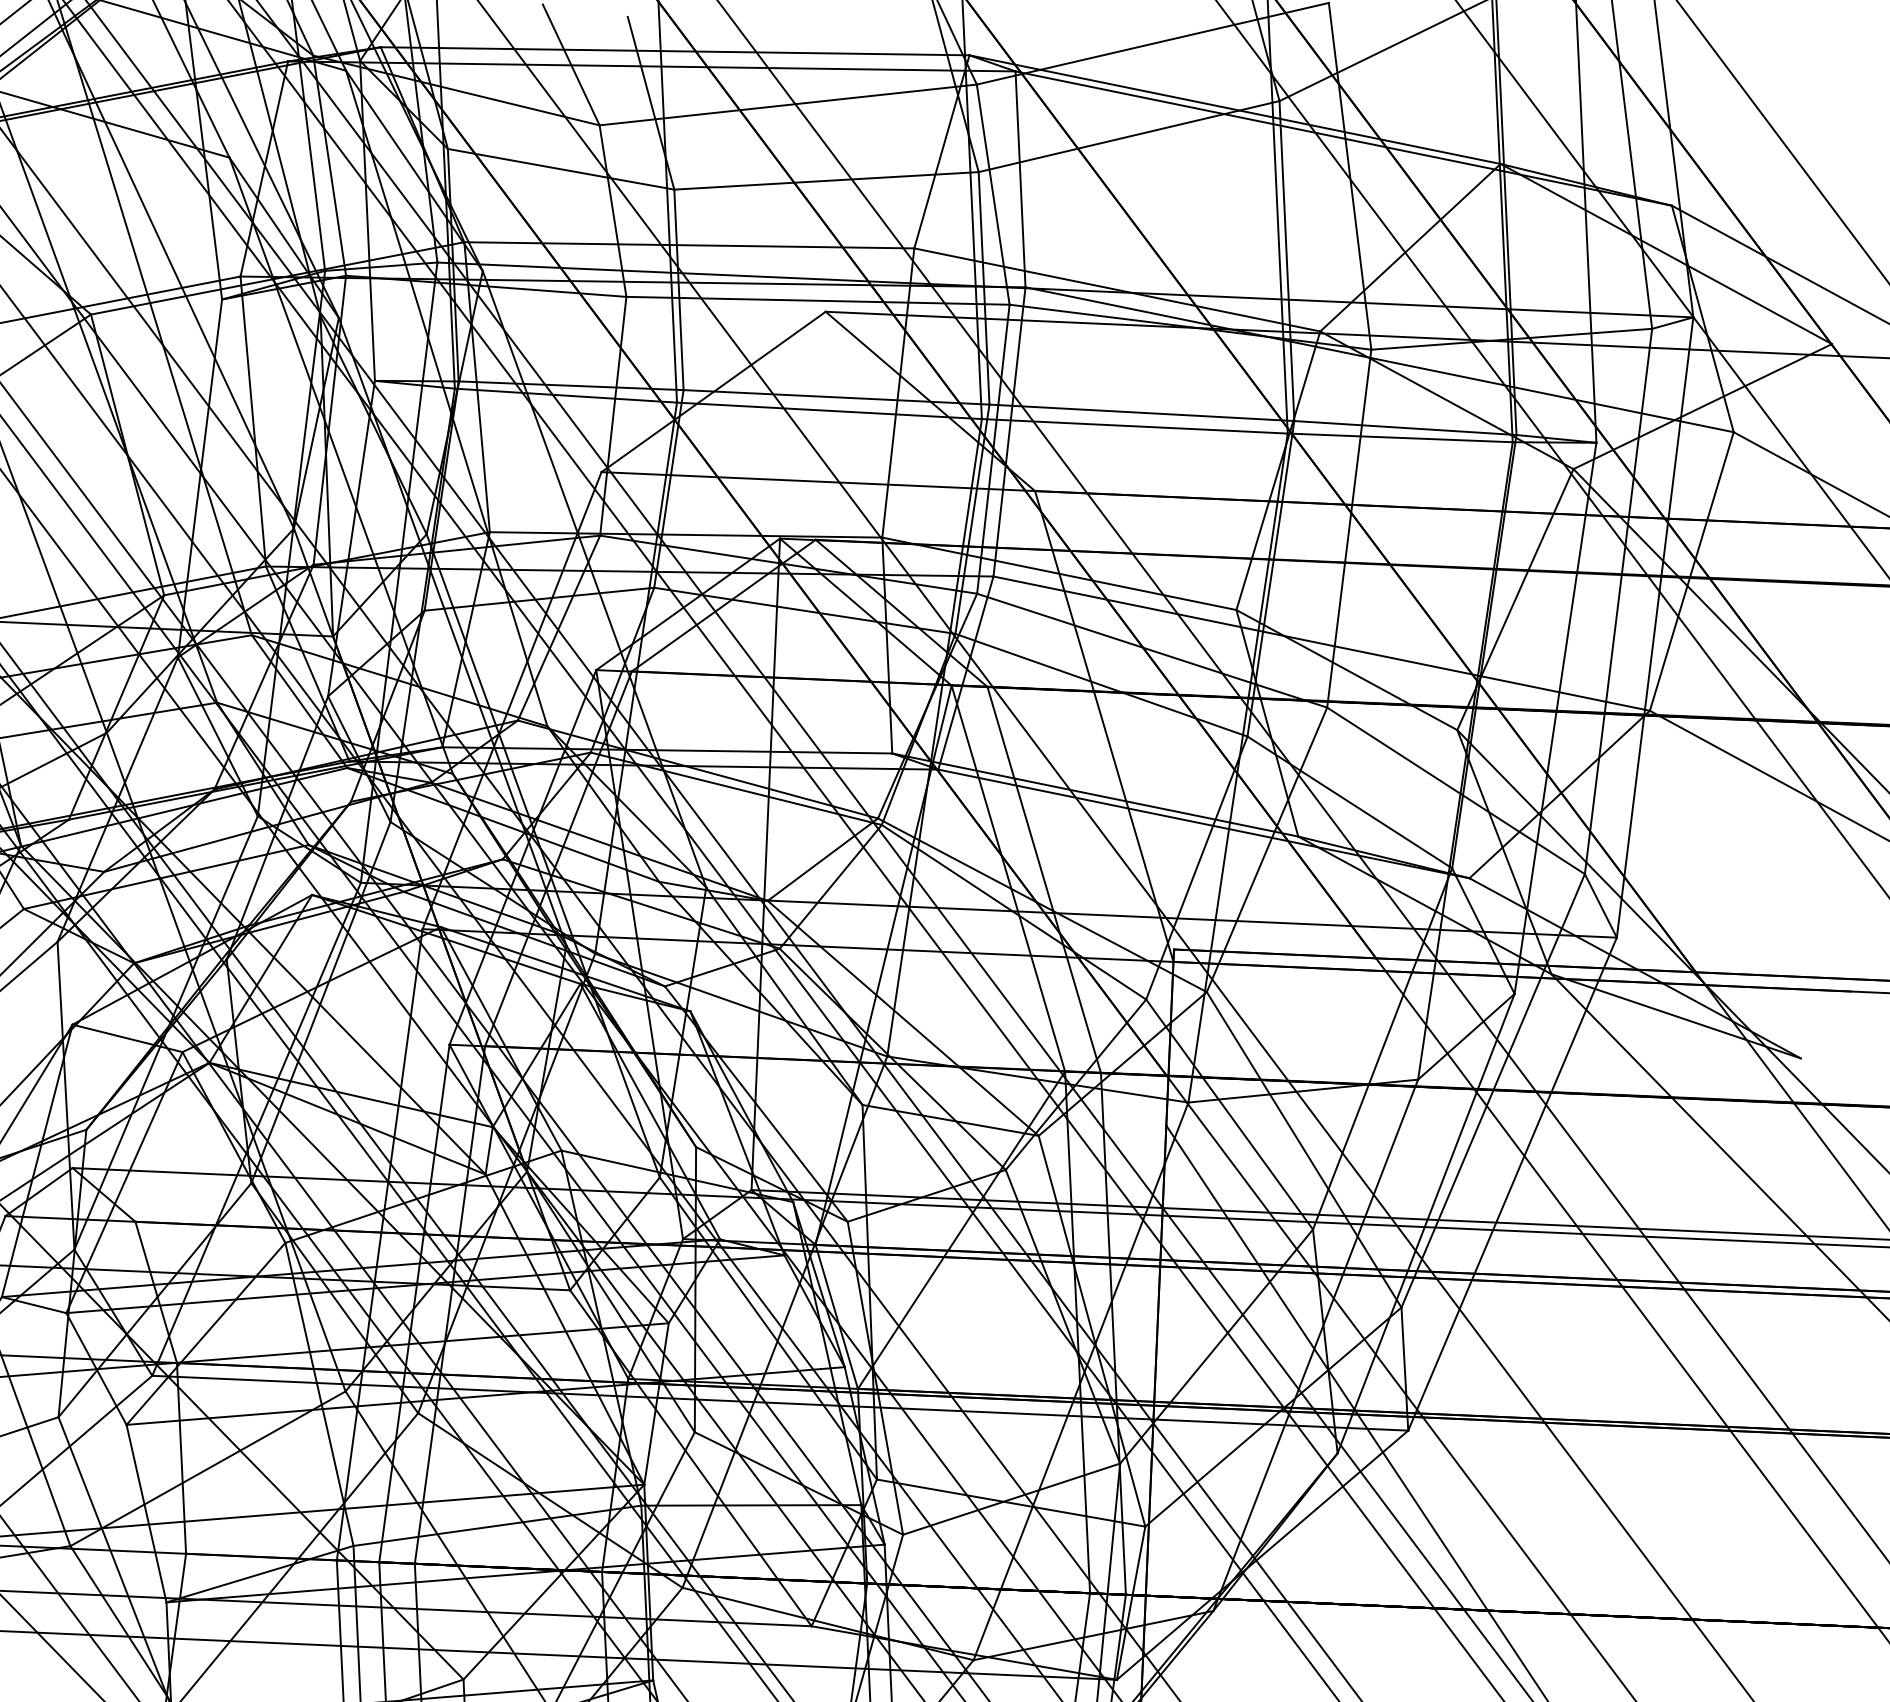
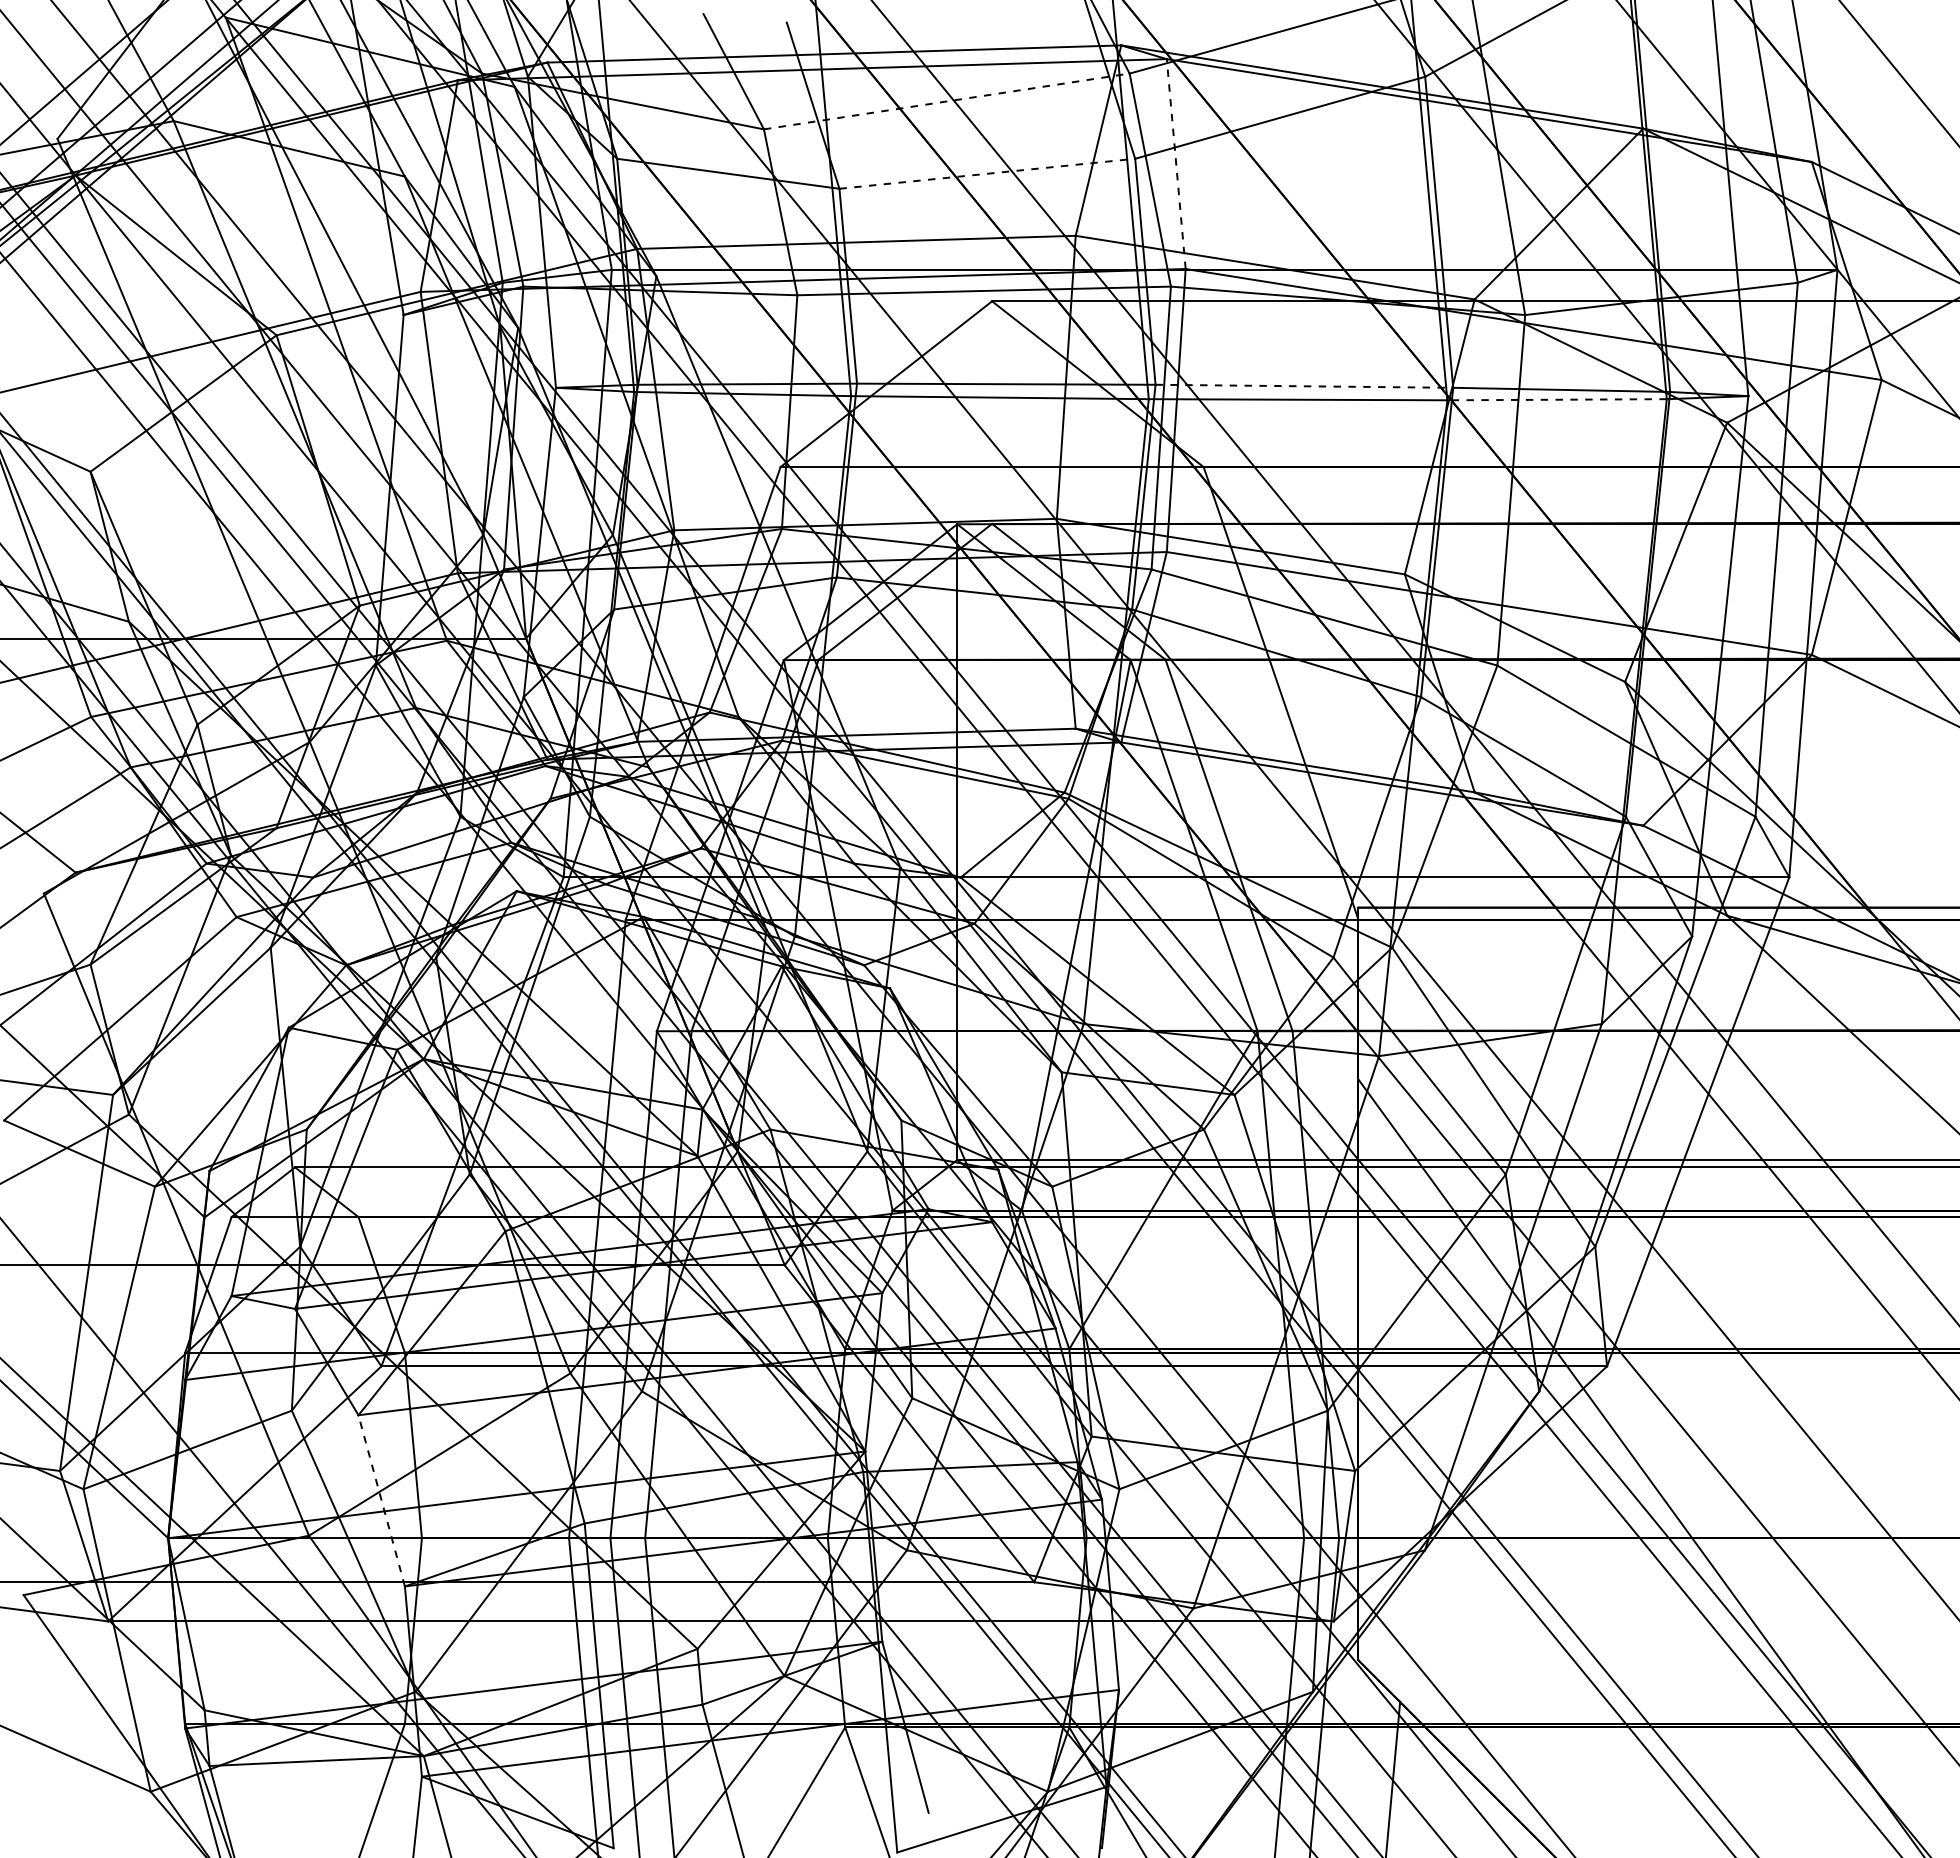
line: (787, 104) -> (946, 101), solid -> dashed
line: (1020, 178) -> (1176, 163), solid -> dashed
line: (826, 180) -> (987, 173), solid -> dashed
line: (1142, 413) -> (1304, 386), solid -> dashed
line: (1400, 437) -> (1557, 399), solid -> dashed
line: (146, 1513) -> (381, 1500), solid -> dashed

